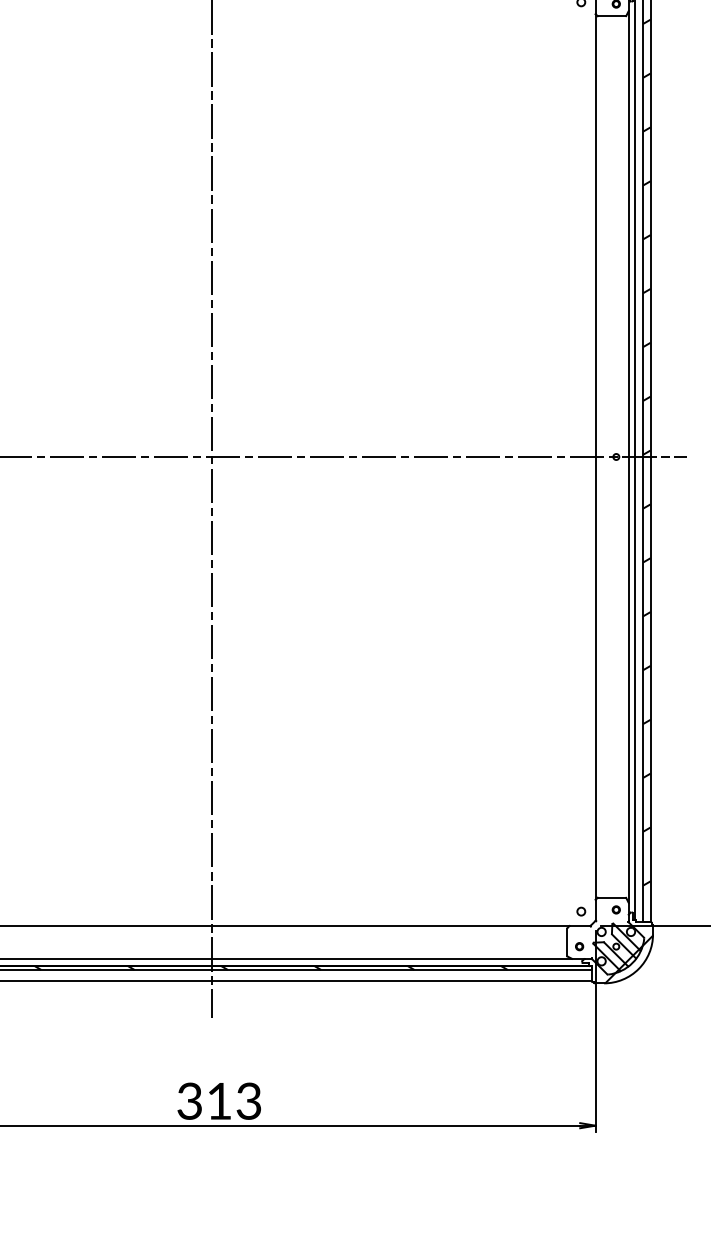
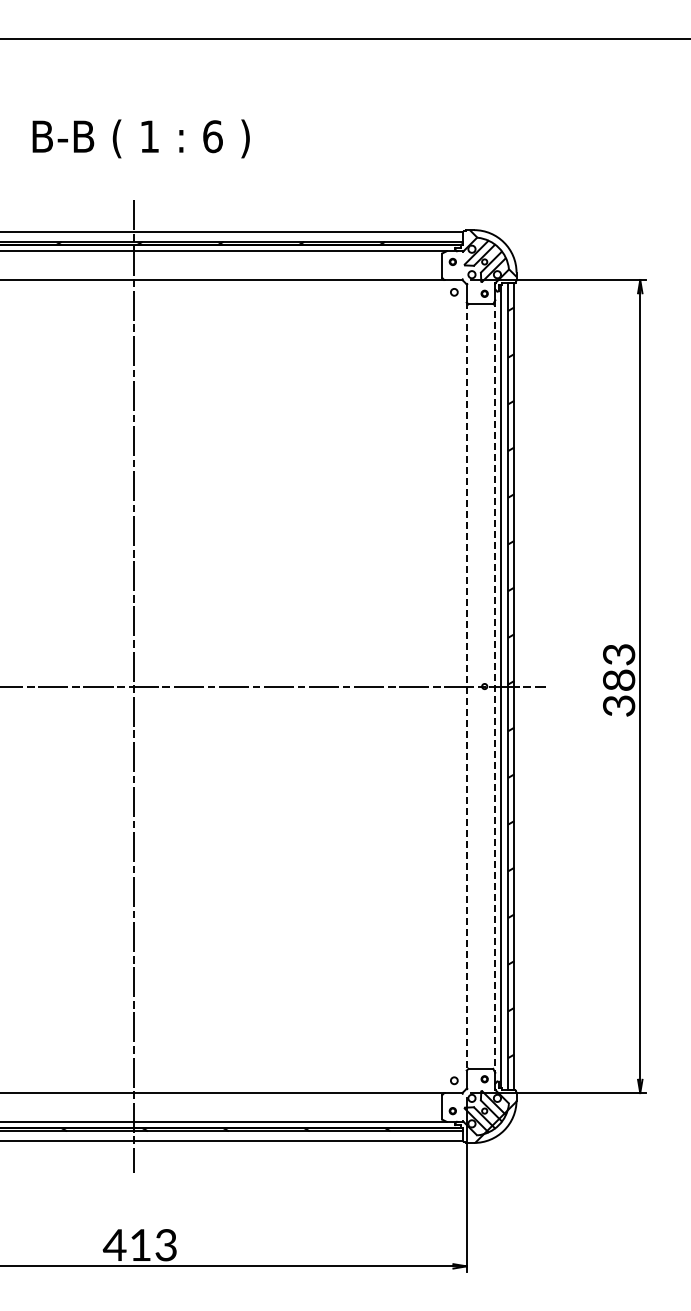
line: (628, 456) -> (495, 686), solid -> dashed
line: (595, 458) -> (466, 687), solid -> dashed
text: (189, 1101) -> (114, 1245), 313 -> 413

